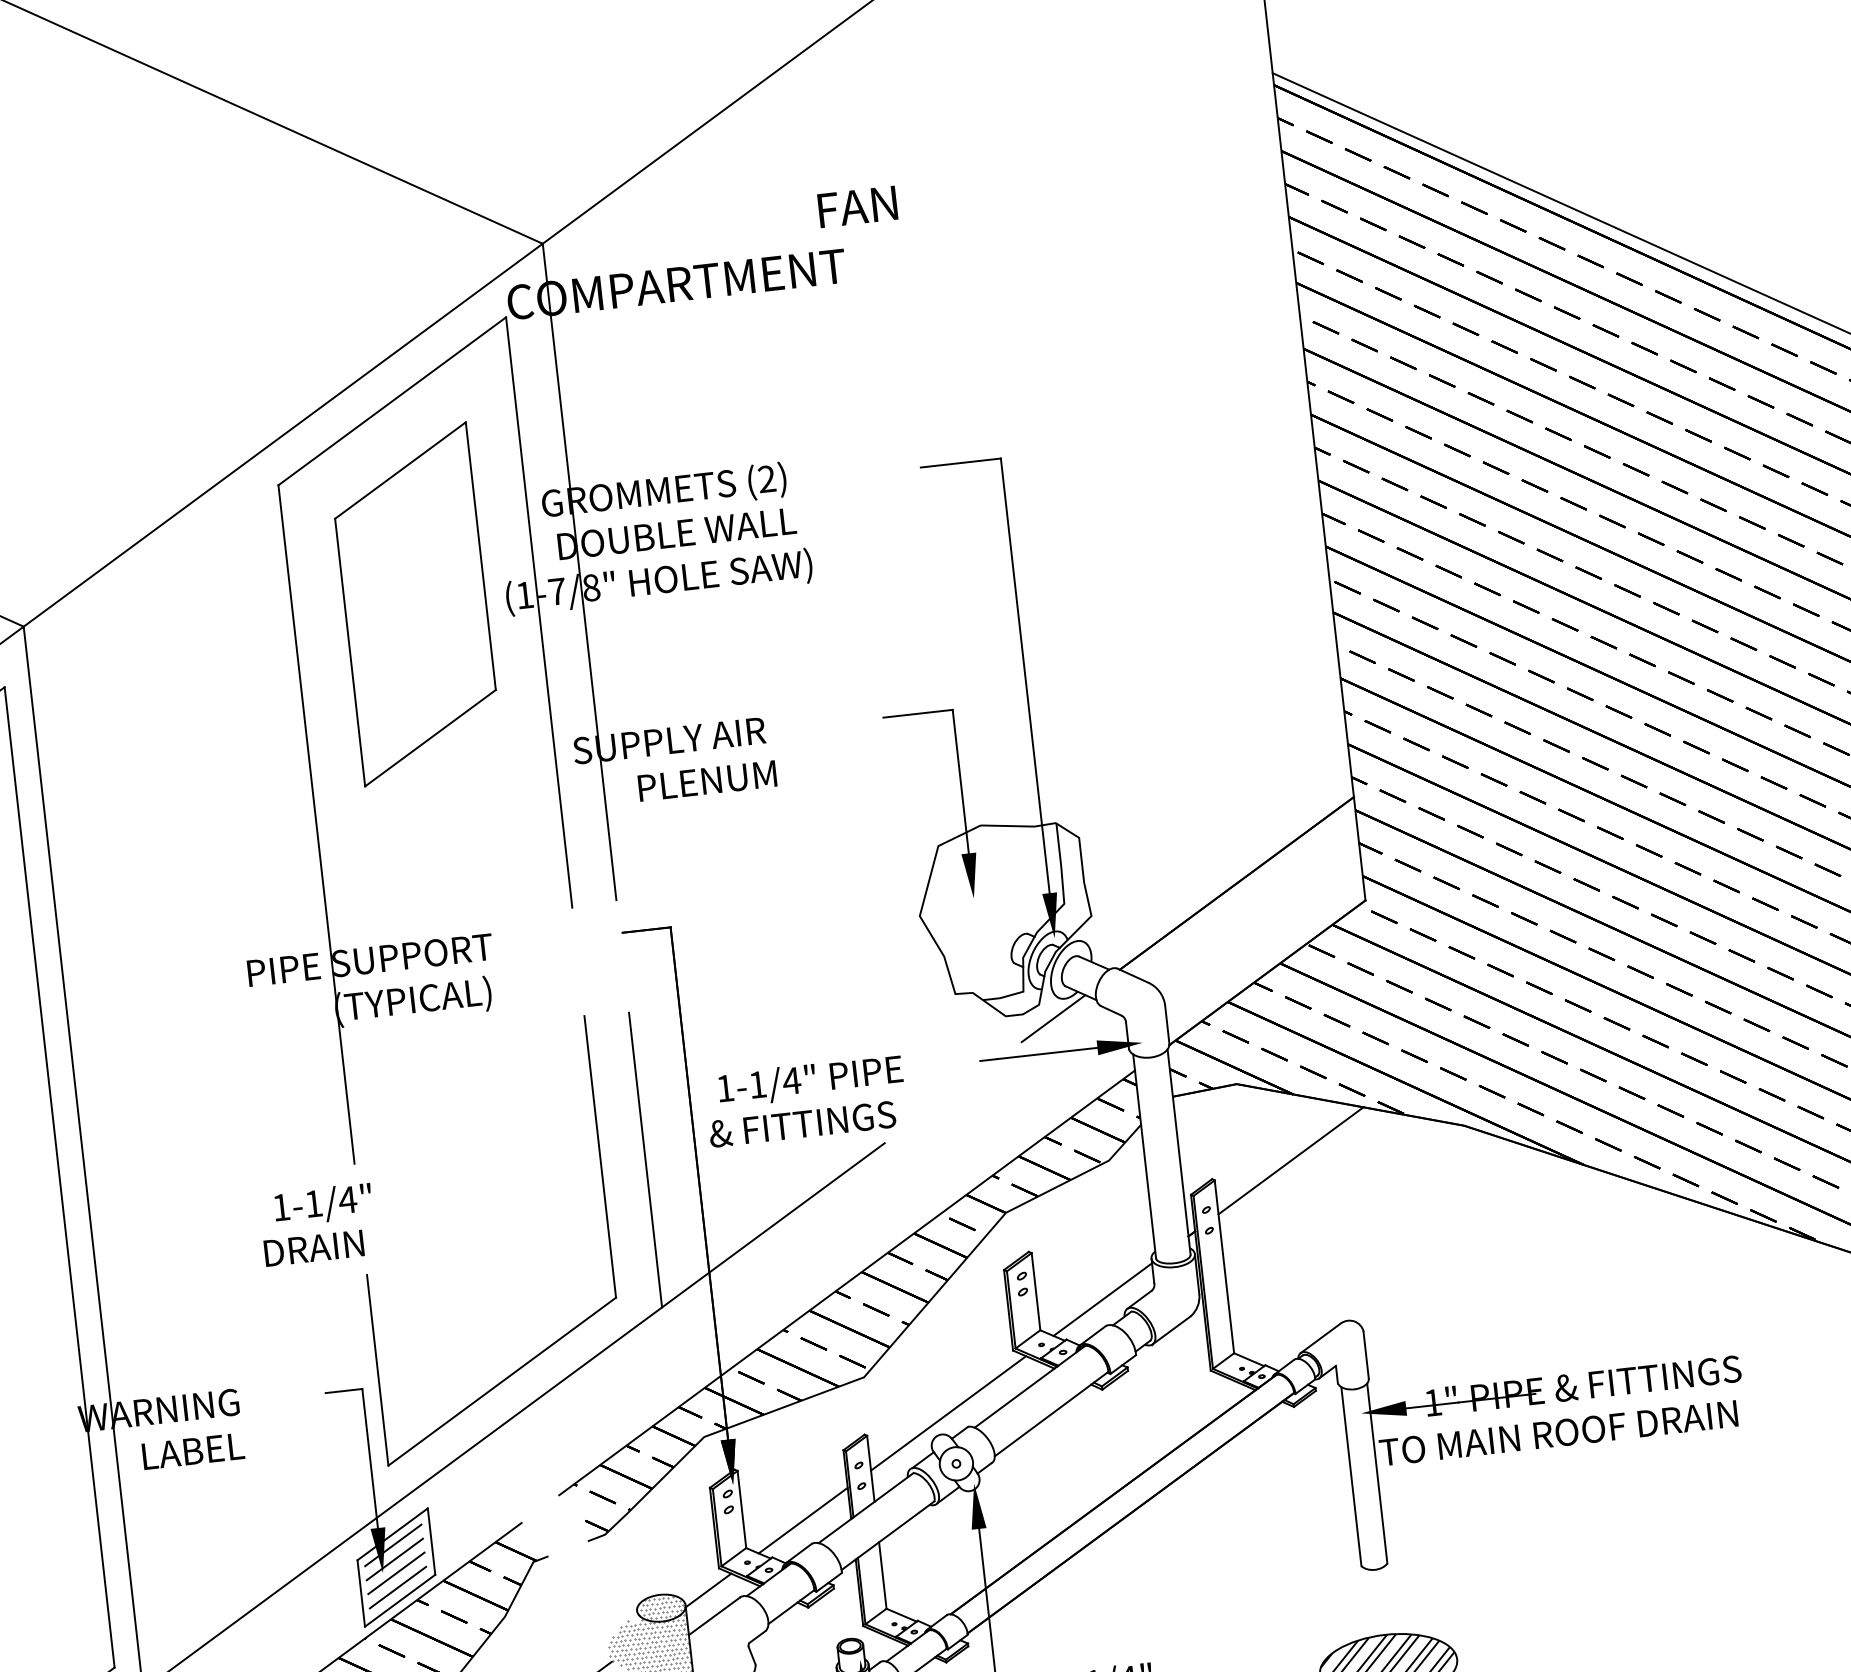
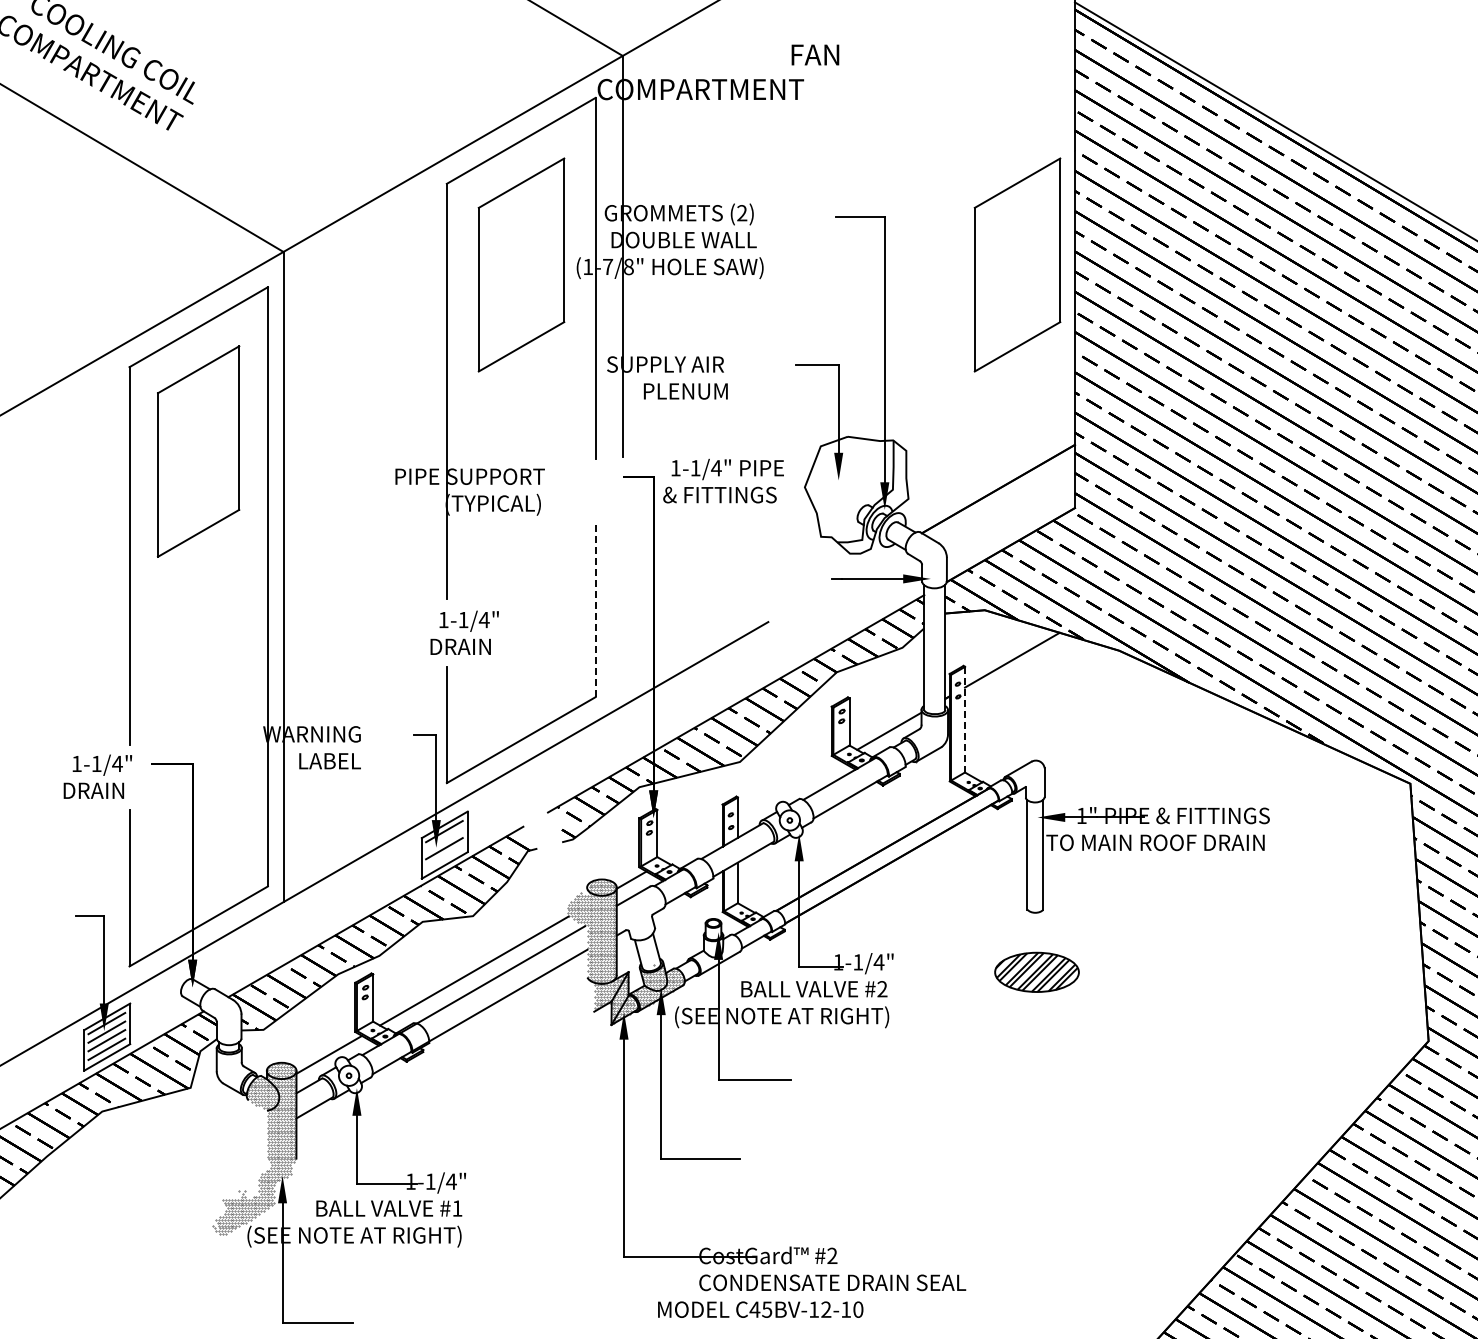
part: (1226, 512) -> (1017, 264), added
line: (1053, 1018) -> (878, 558), removed
text: (805, 1099) -> (723, 480), moved
line: (599, 1155) -> (595, 610), solid -> dashed
line: (644, 1159) -> (622, 615), removed
text: (317, 1224) -> (464, 632), moved
line: (1225, 1266) -> (965, 719), solid -> dashed
line: (948, 1413) -> (788, 789), removed
line: (803, 1520) -> (693, 844), removed
line: (394, 1558) -> (444, 839), removed
line: (398, 1587) -> (444, 857), removed

